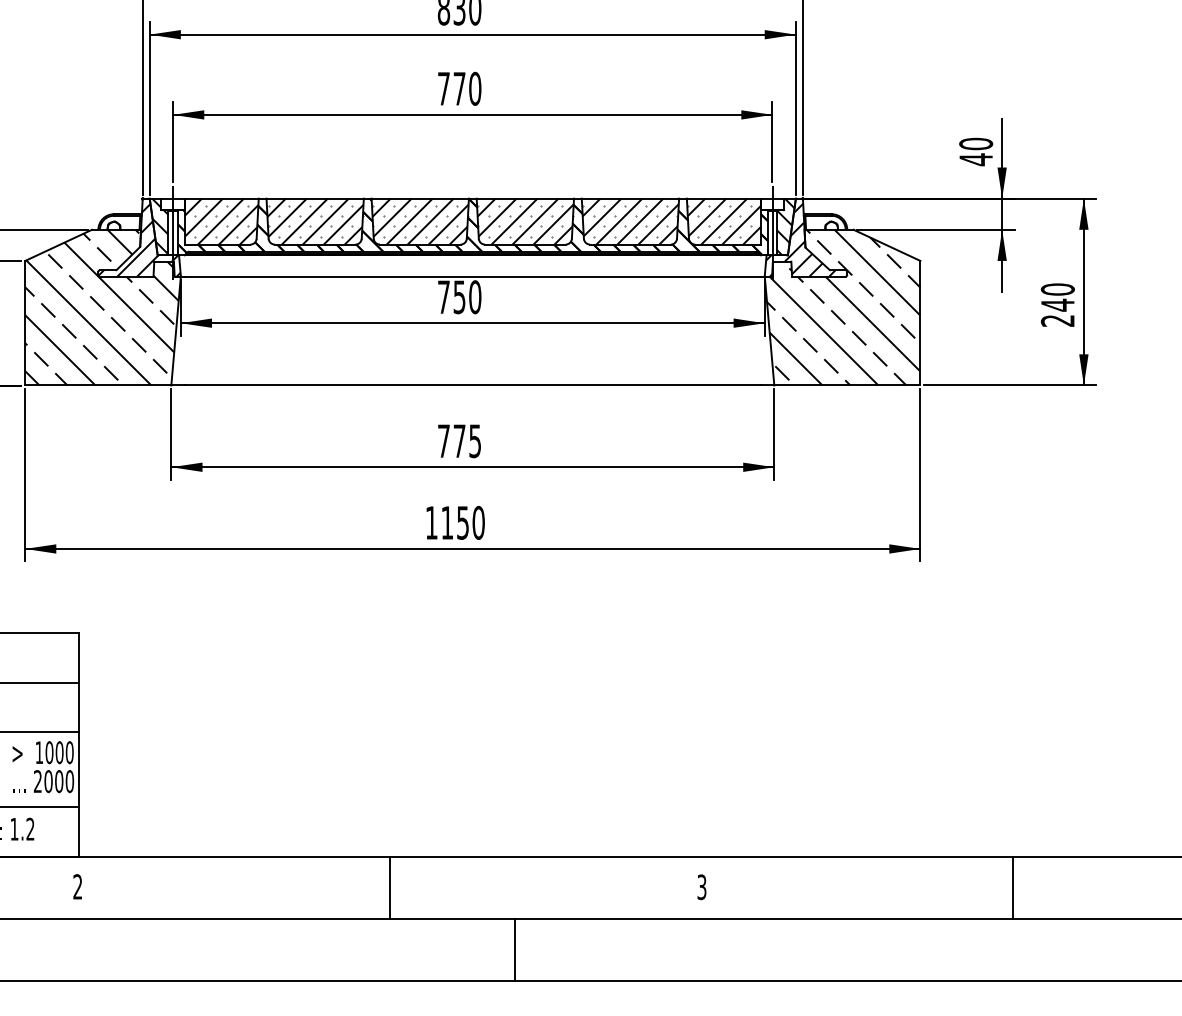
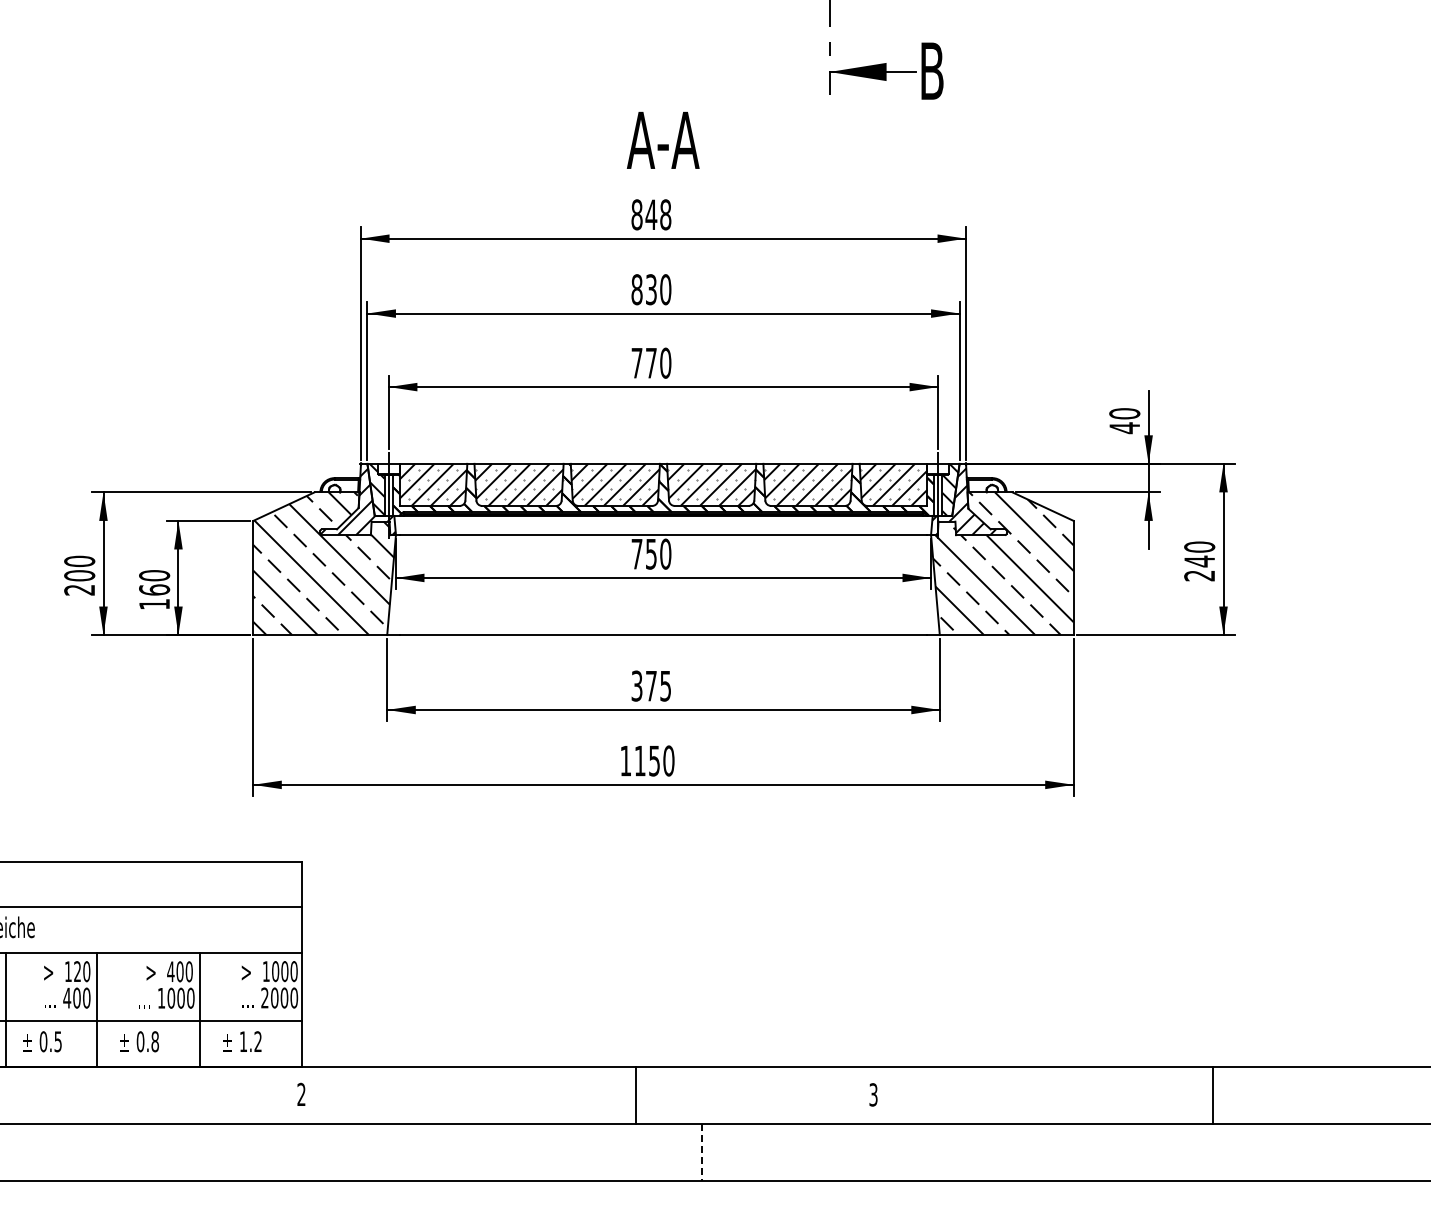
text: (443, 440) -> (636, 685), 775 -> 375
line: (389, 887) -> (635, 1095), moved
line: (1012, 887) -> (1213, 1095), moved
line: (514, 950) -> (701, 1152), solid -> dashed

